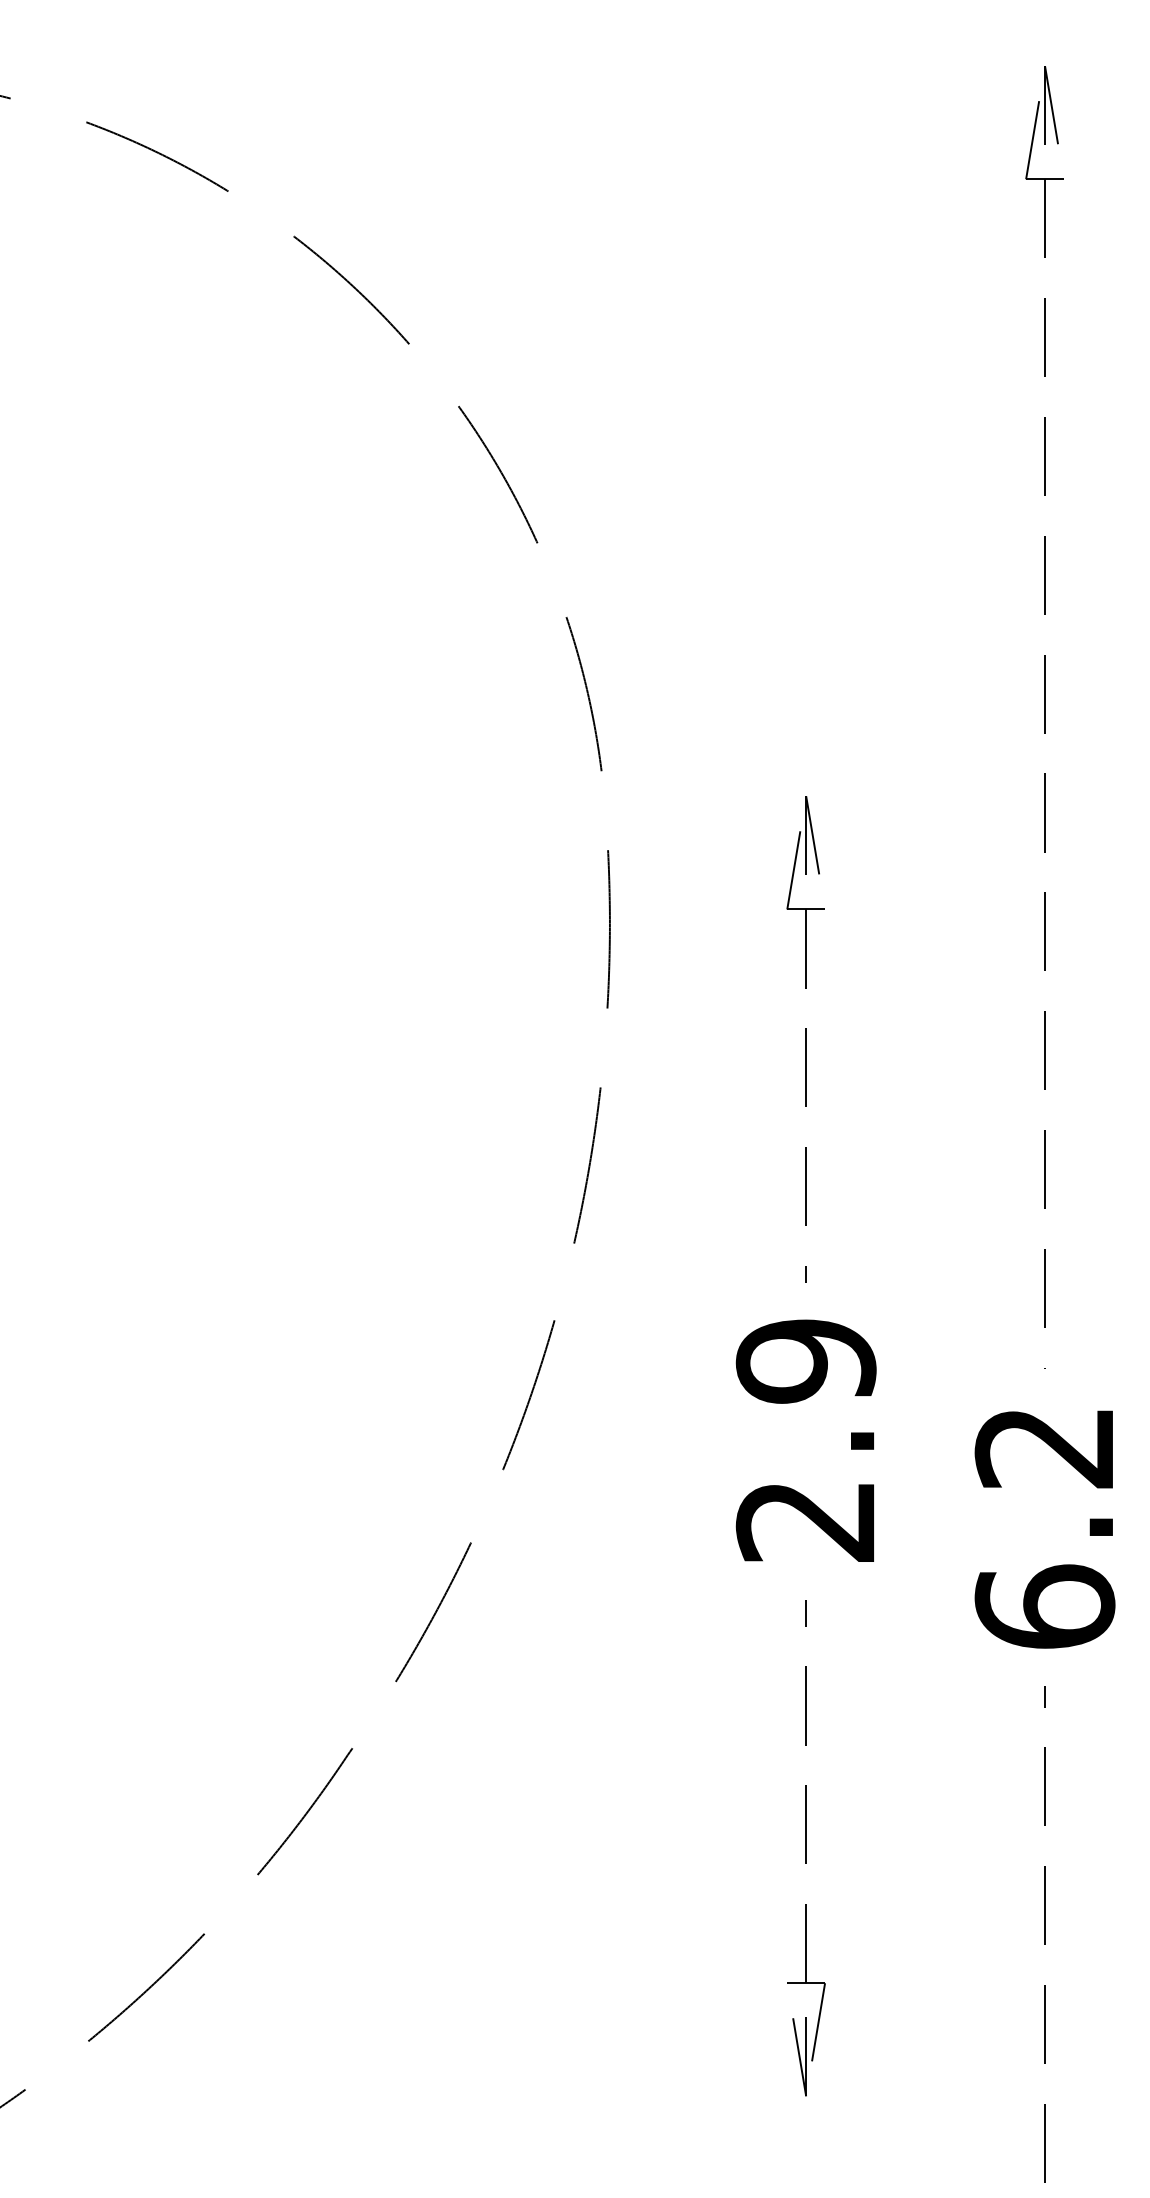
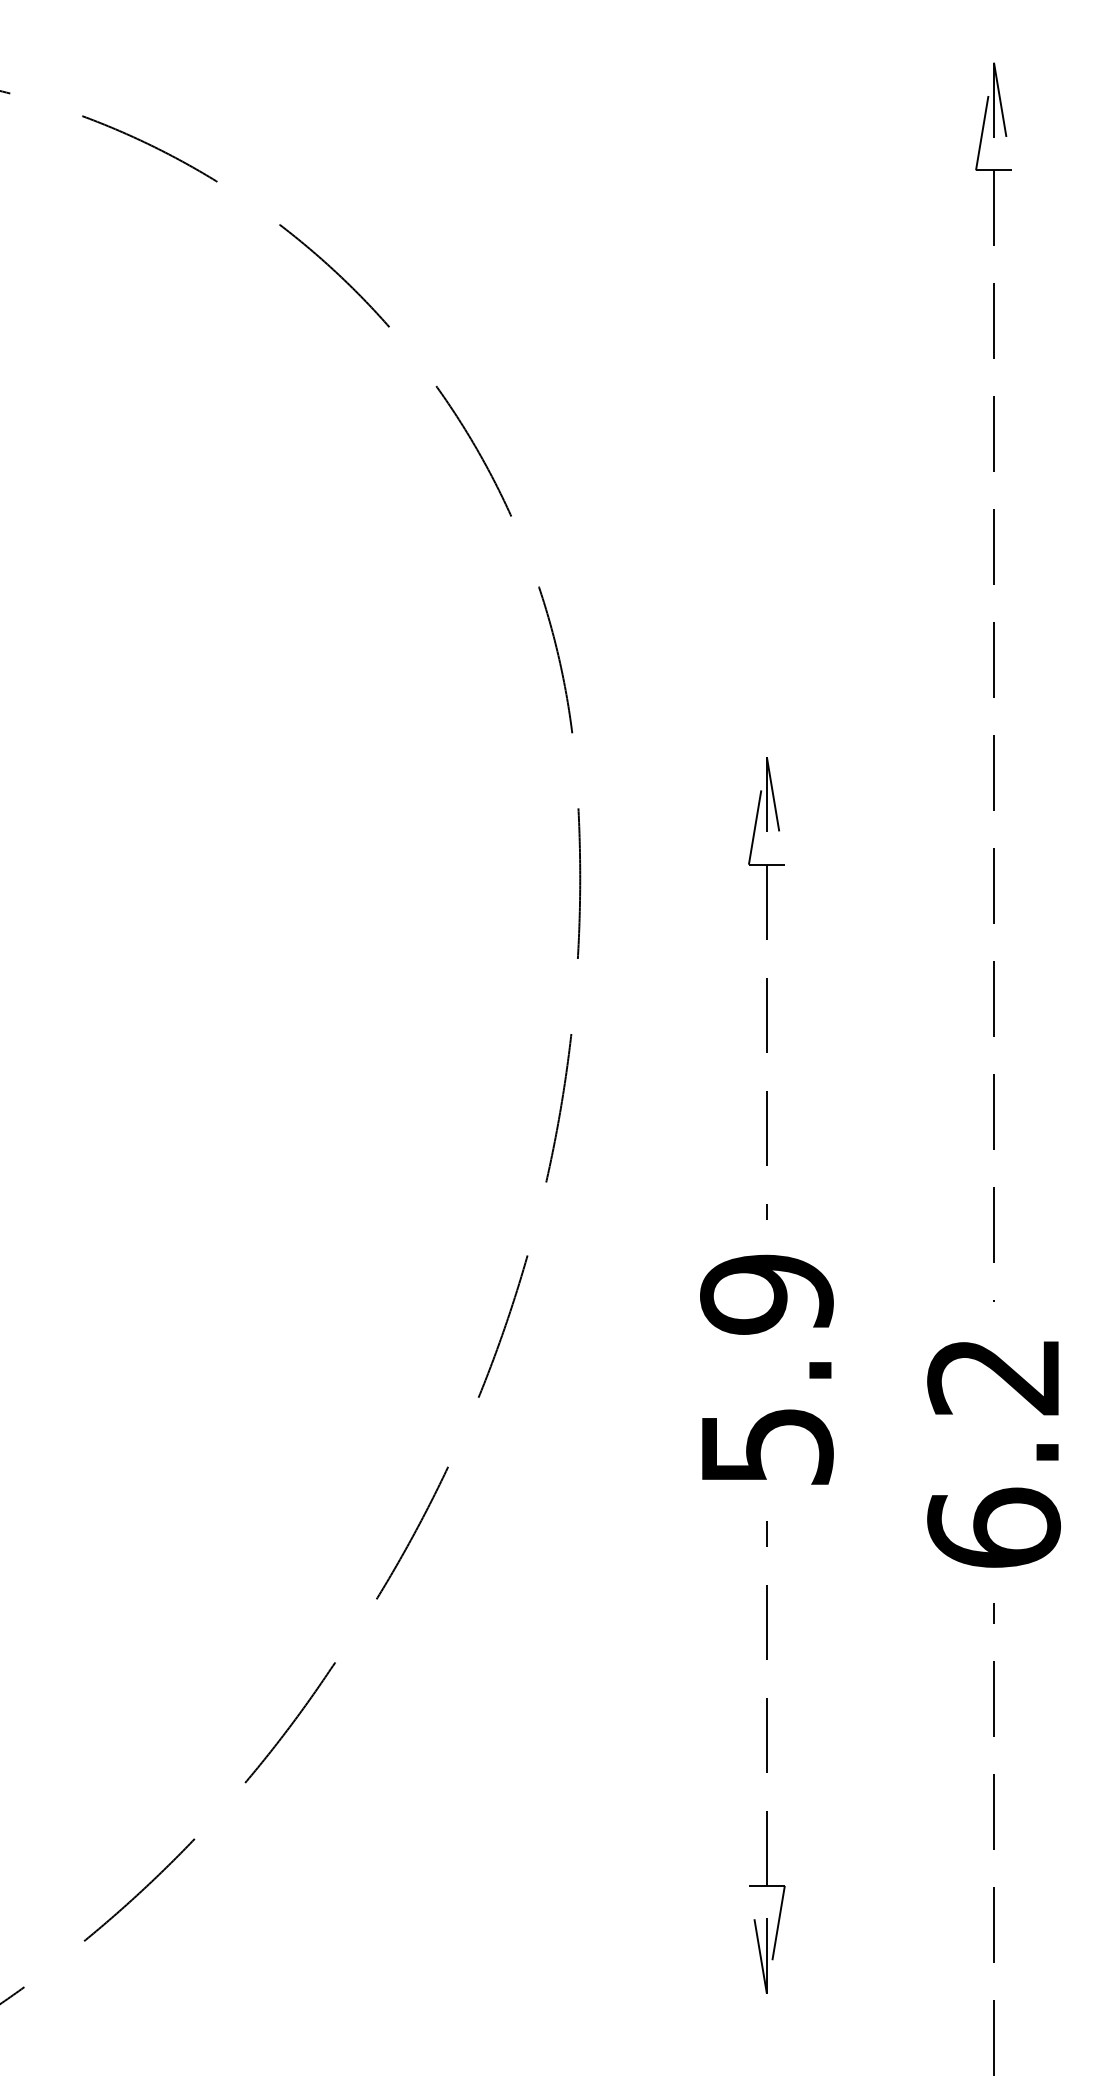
text: (805, 1522) -> (766, 1447), 2.9 -> 5.9

